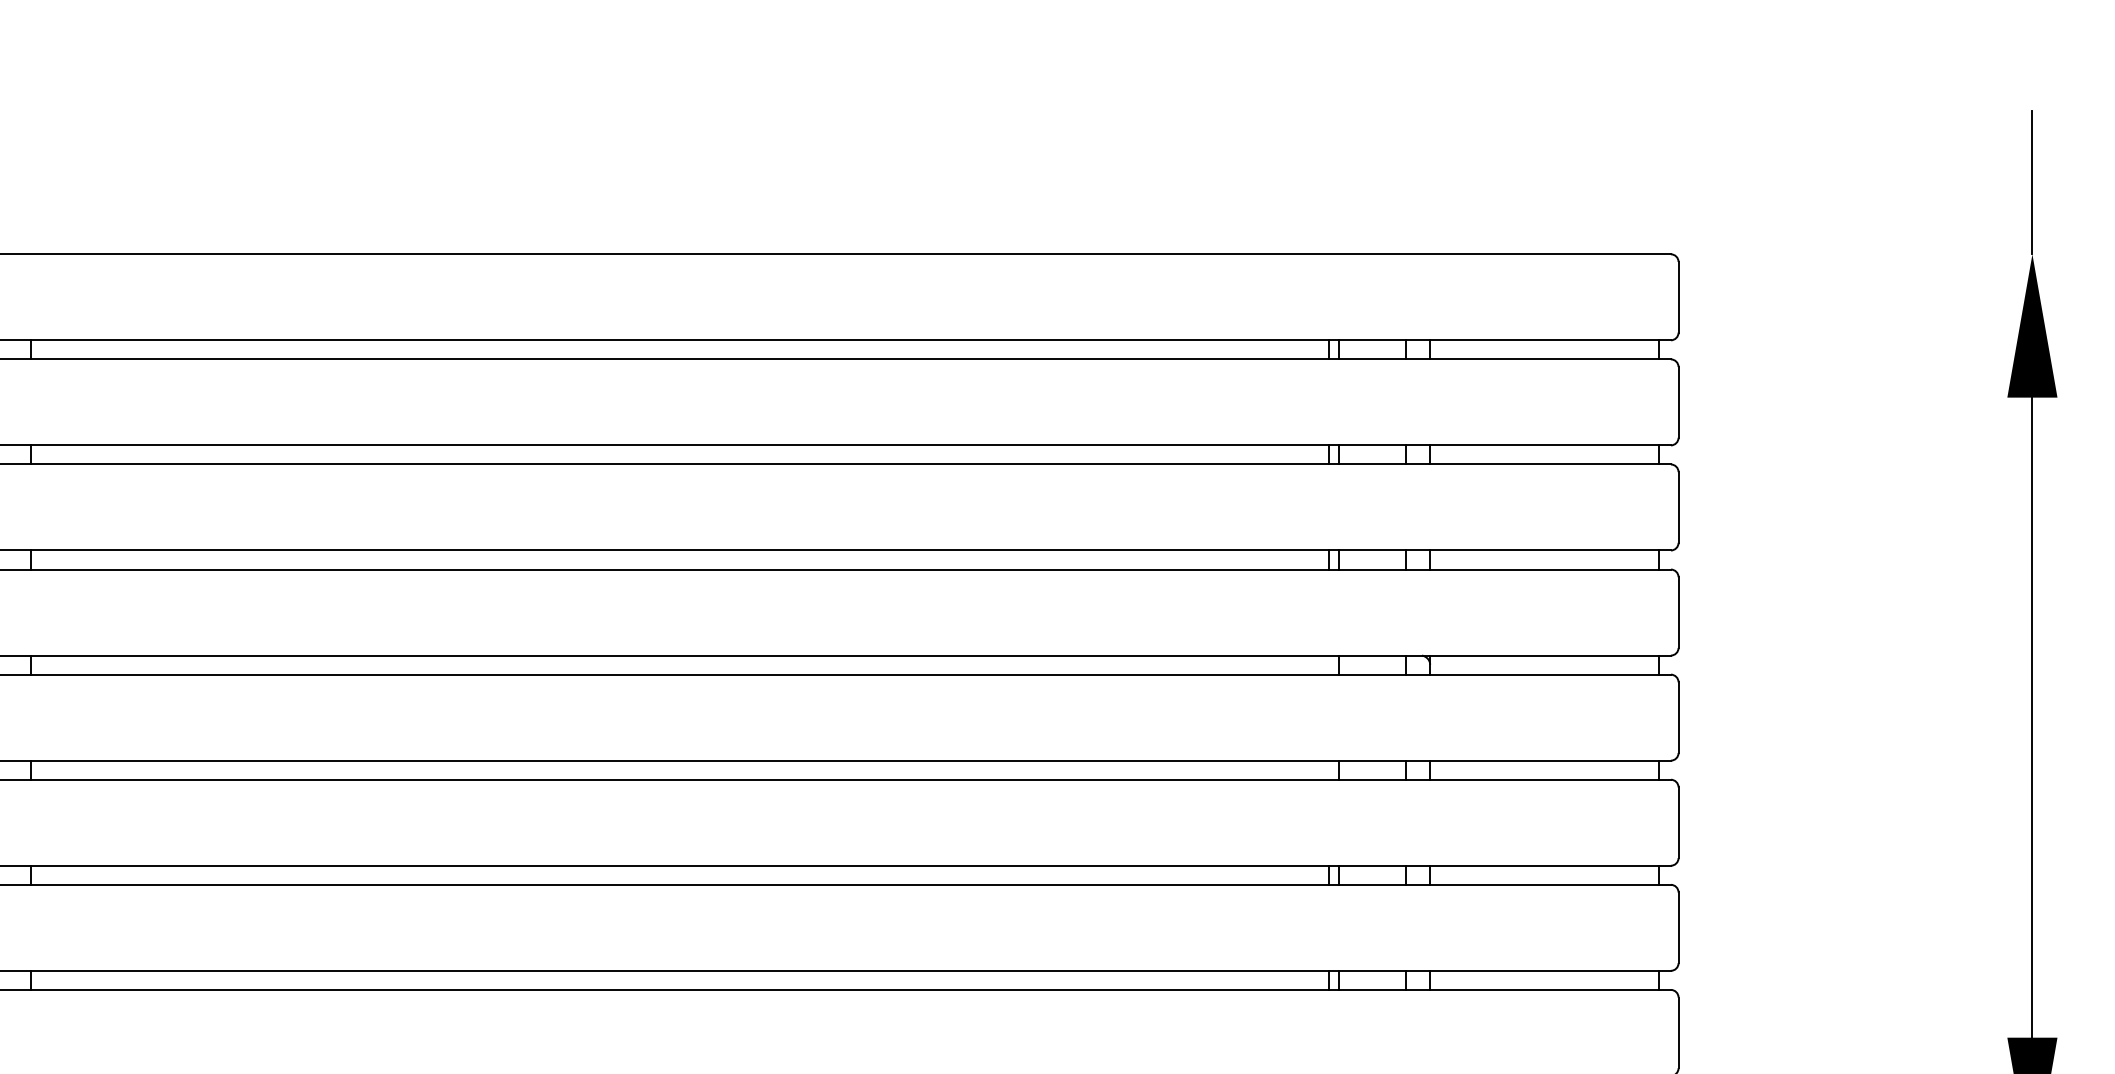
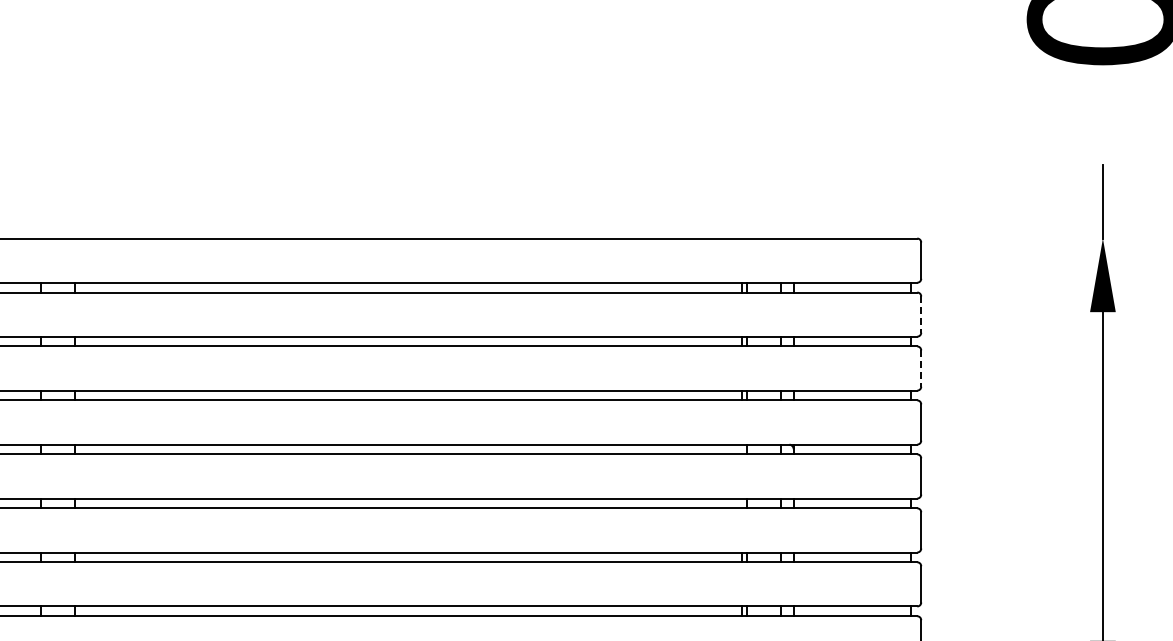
line: (1679, 404) -> (921, 315), solid -> dashed
line: (1679, 509) -> (921, 369), solid -> dashed

